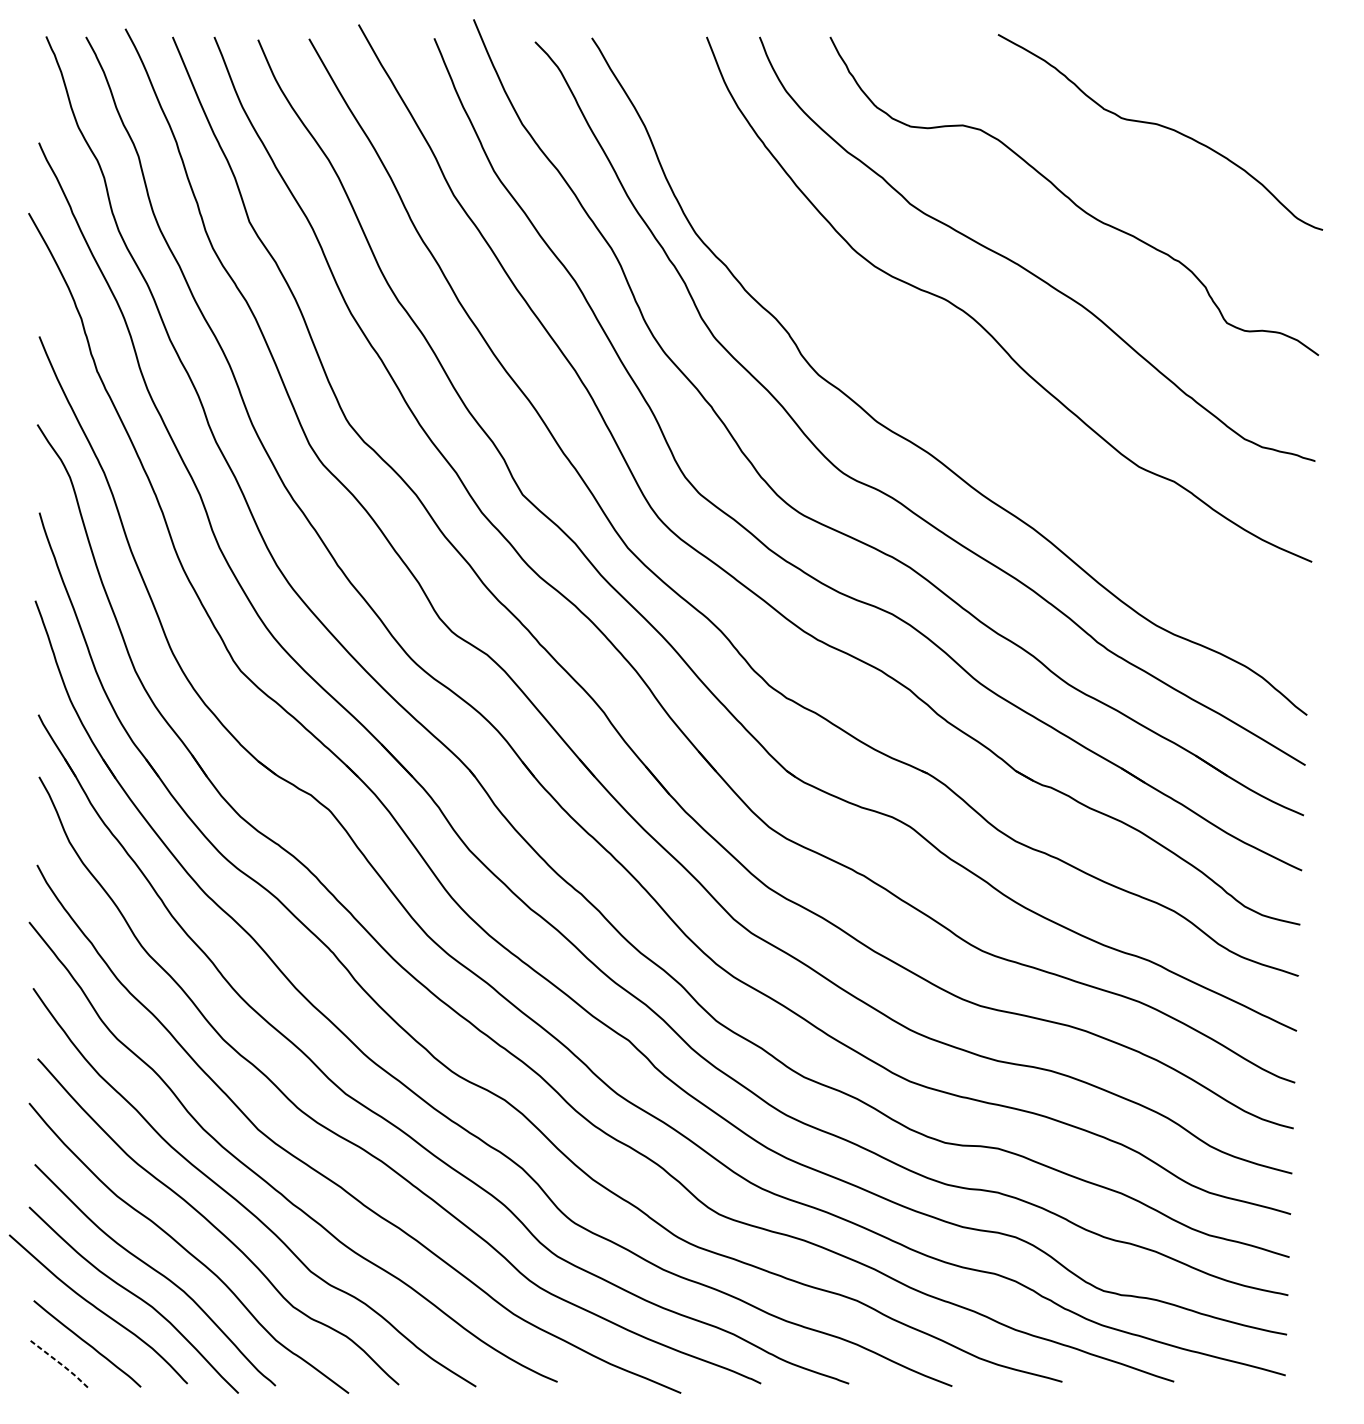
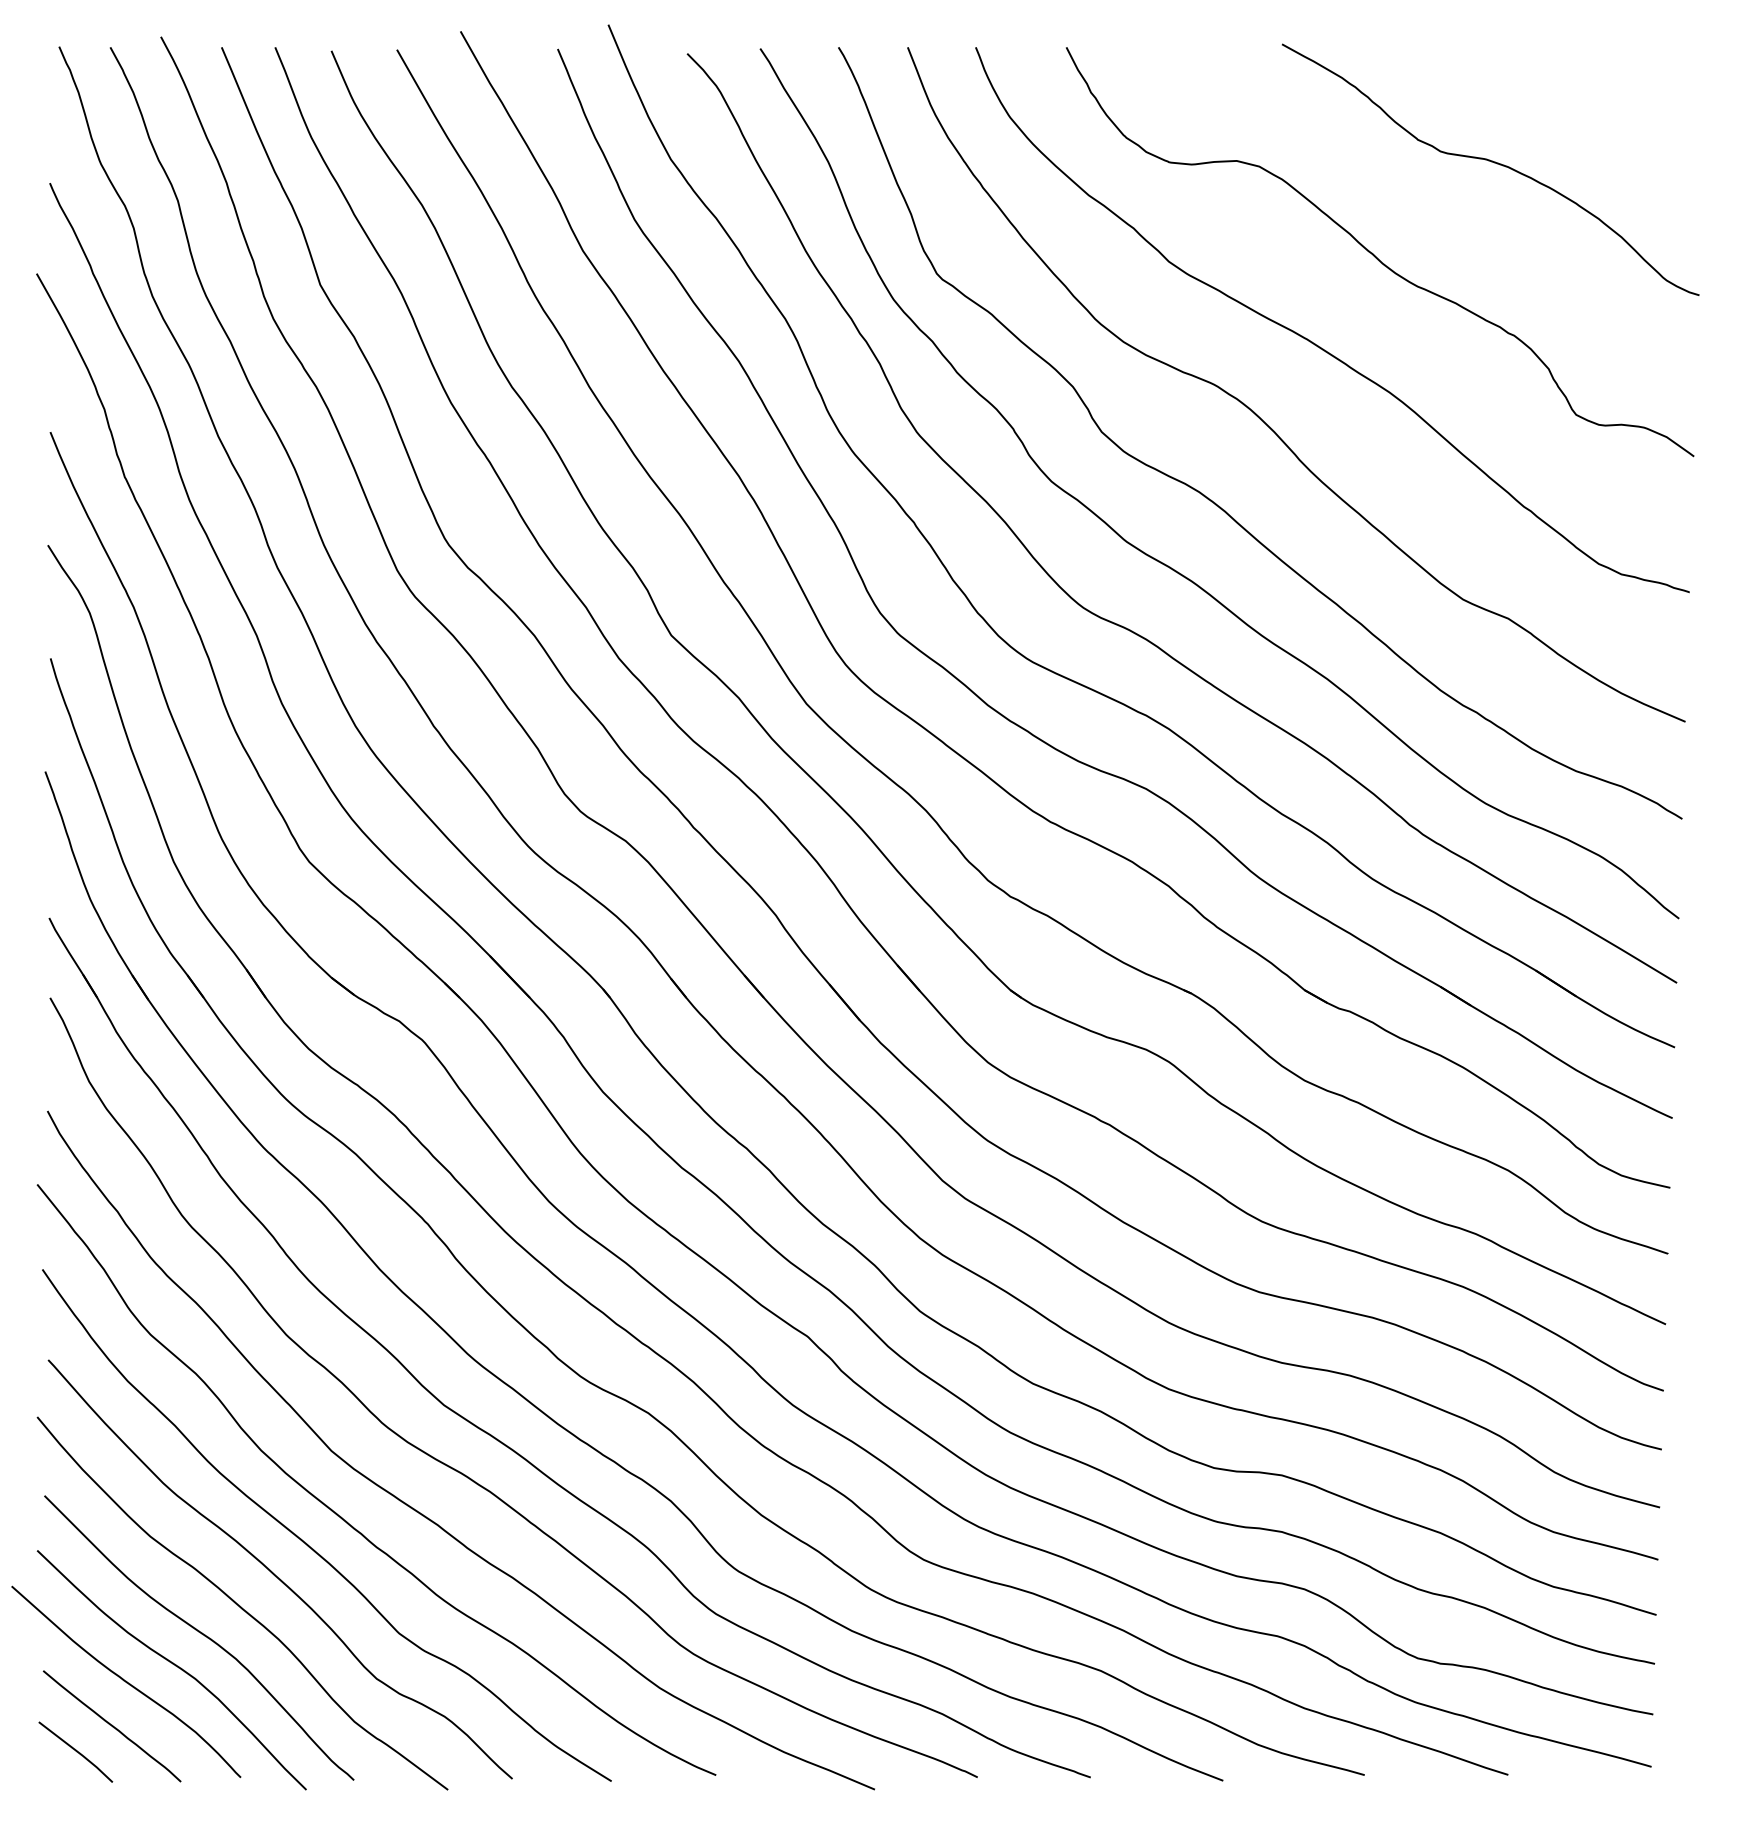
curve: (943, 388) -> (1211, 499), added
line: (60, 1363) -> (77, 1751), dashed -> solid

